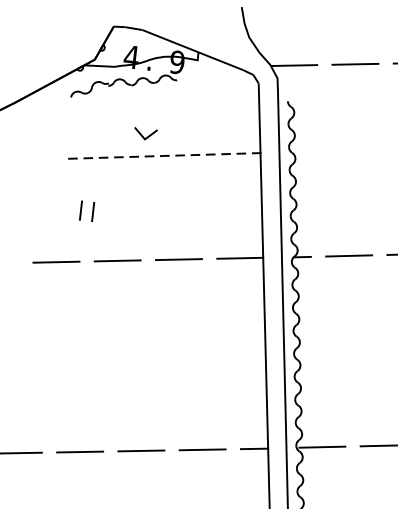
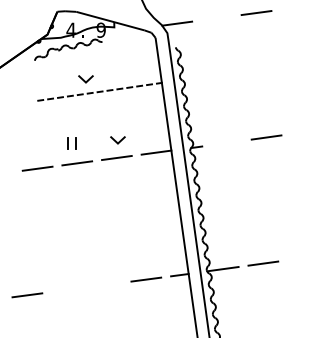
line: (354, 64) -> (216, 18), removed
part: (86, 211) -> (71, 143), moved
line: (181, 232) -> (116, 140), added
line: (348, 255) -> (226, 142), removed
line: (141, 450) -> (106, 284), removed
line: (79, 452) -> (66, 290), removed

